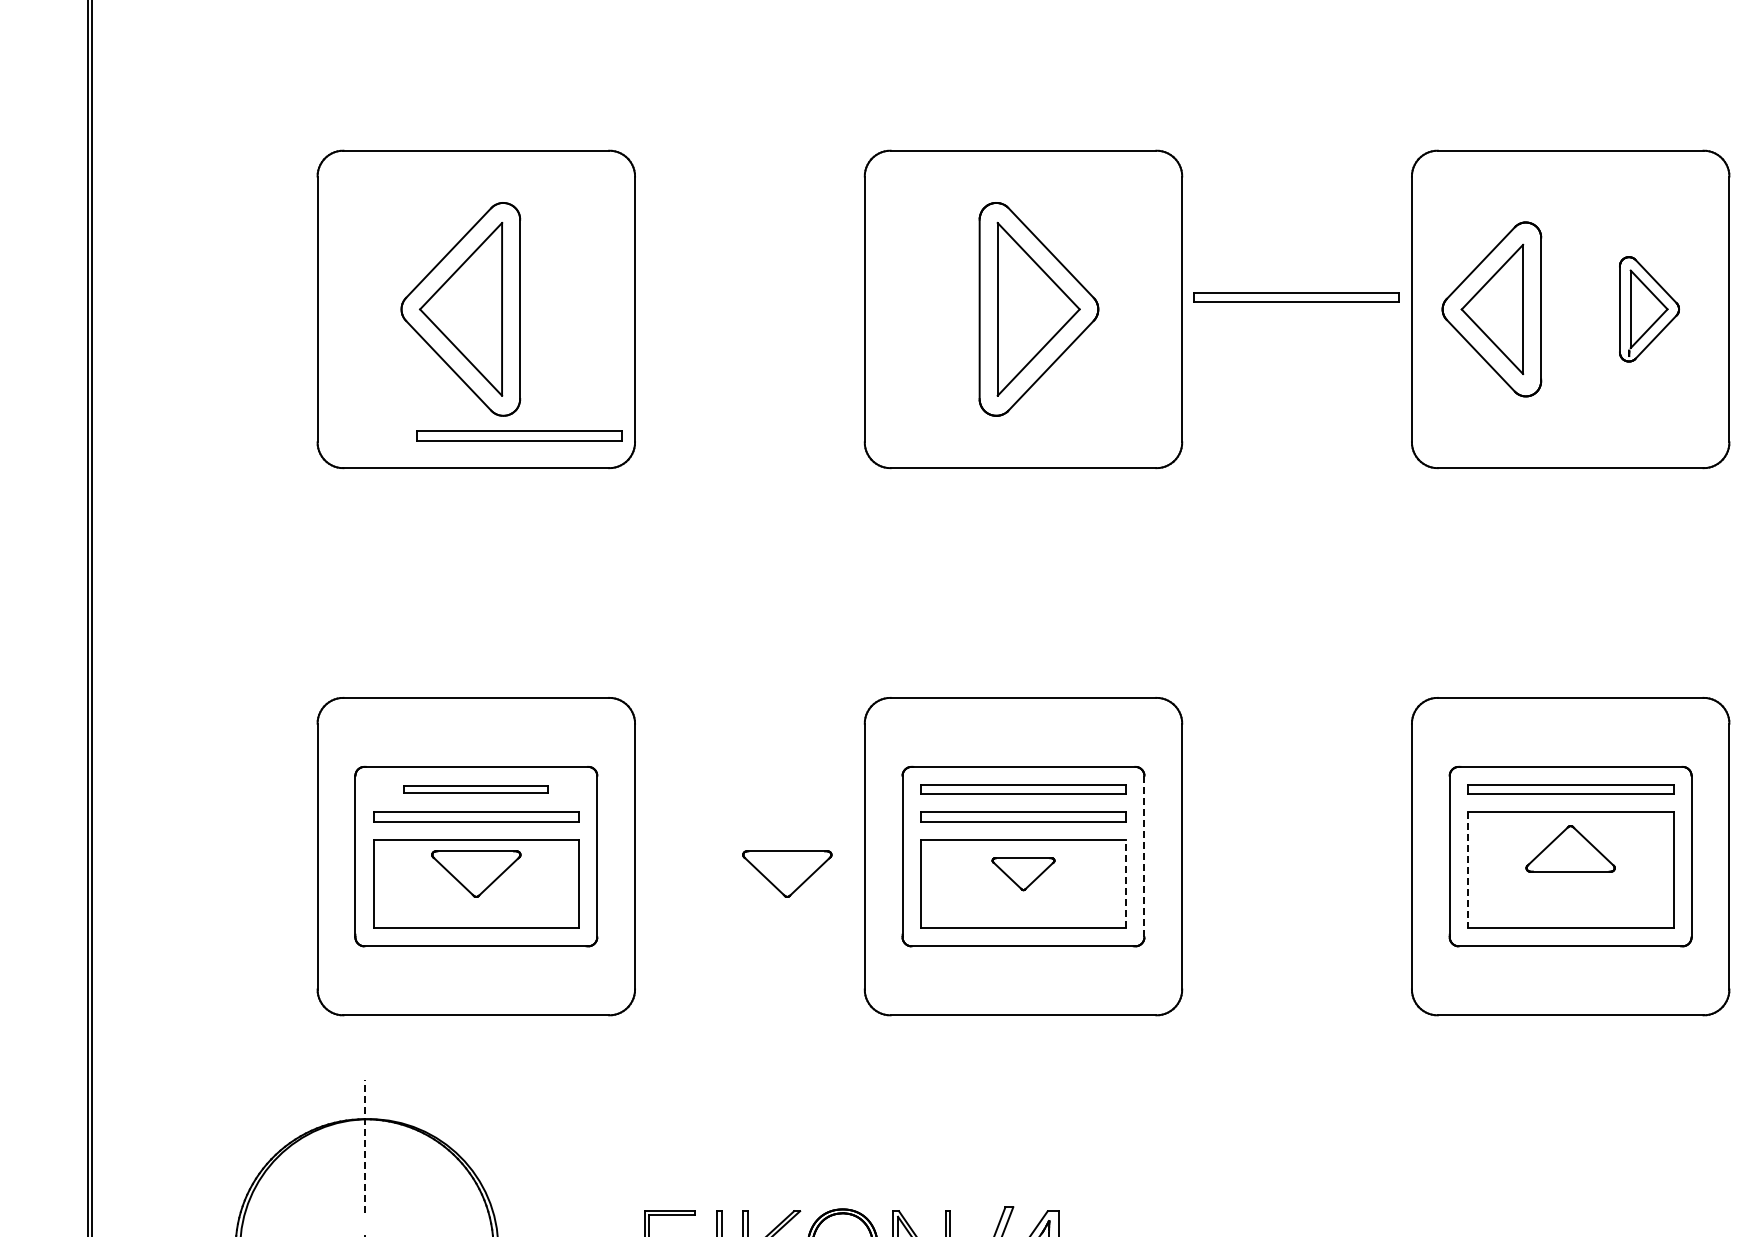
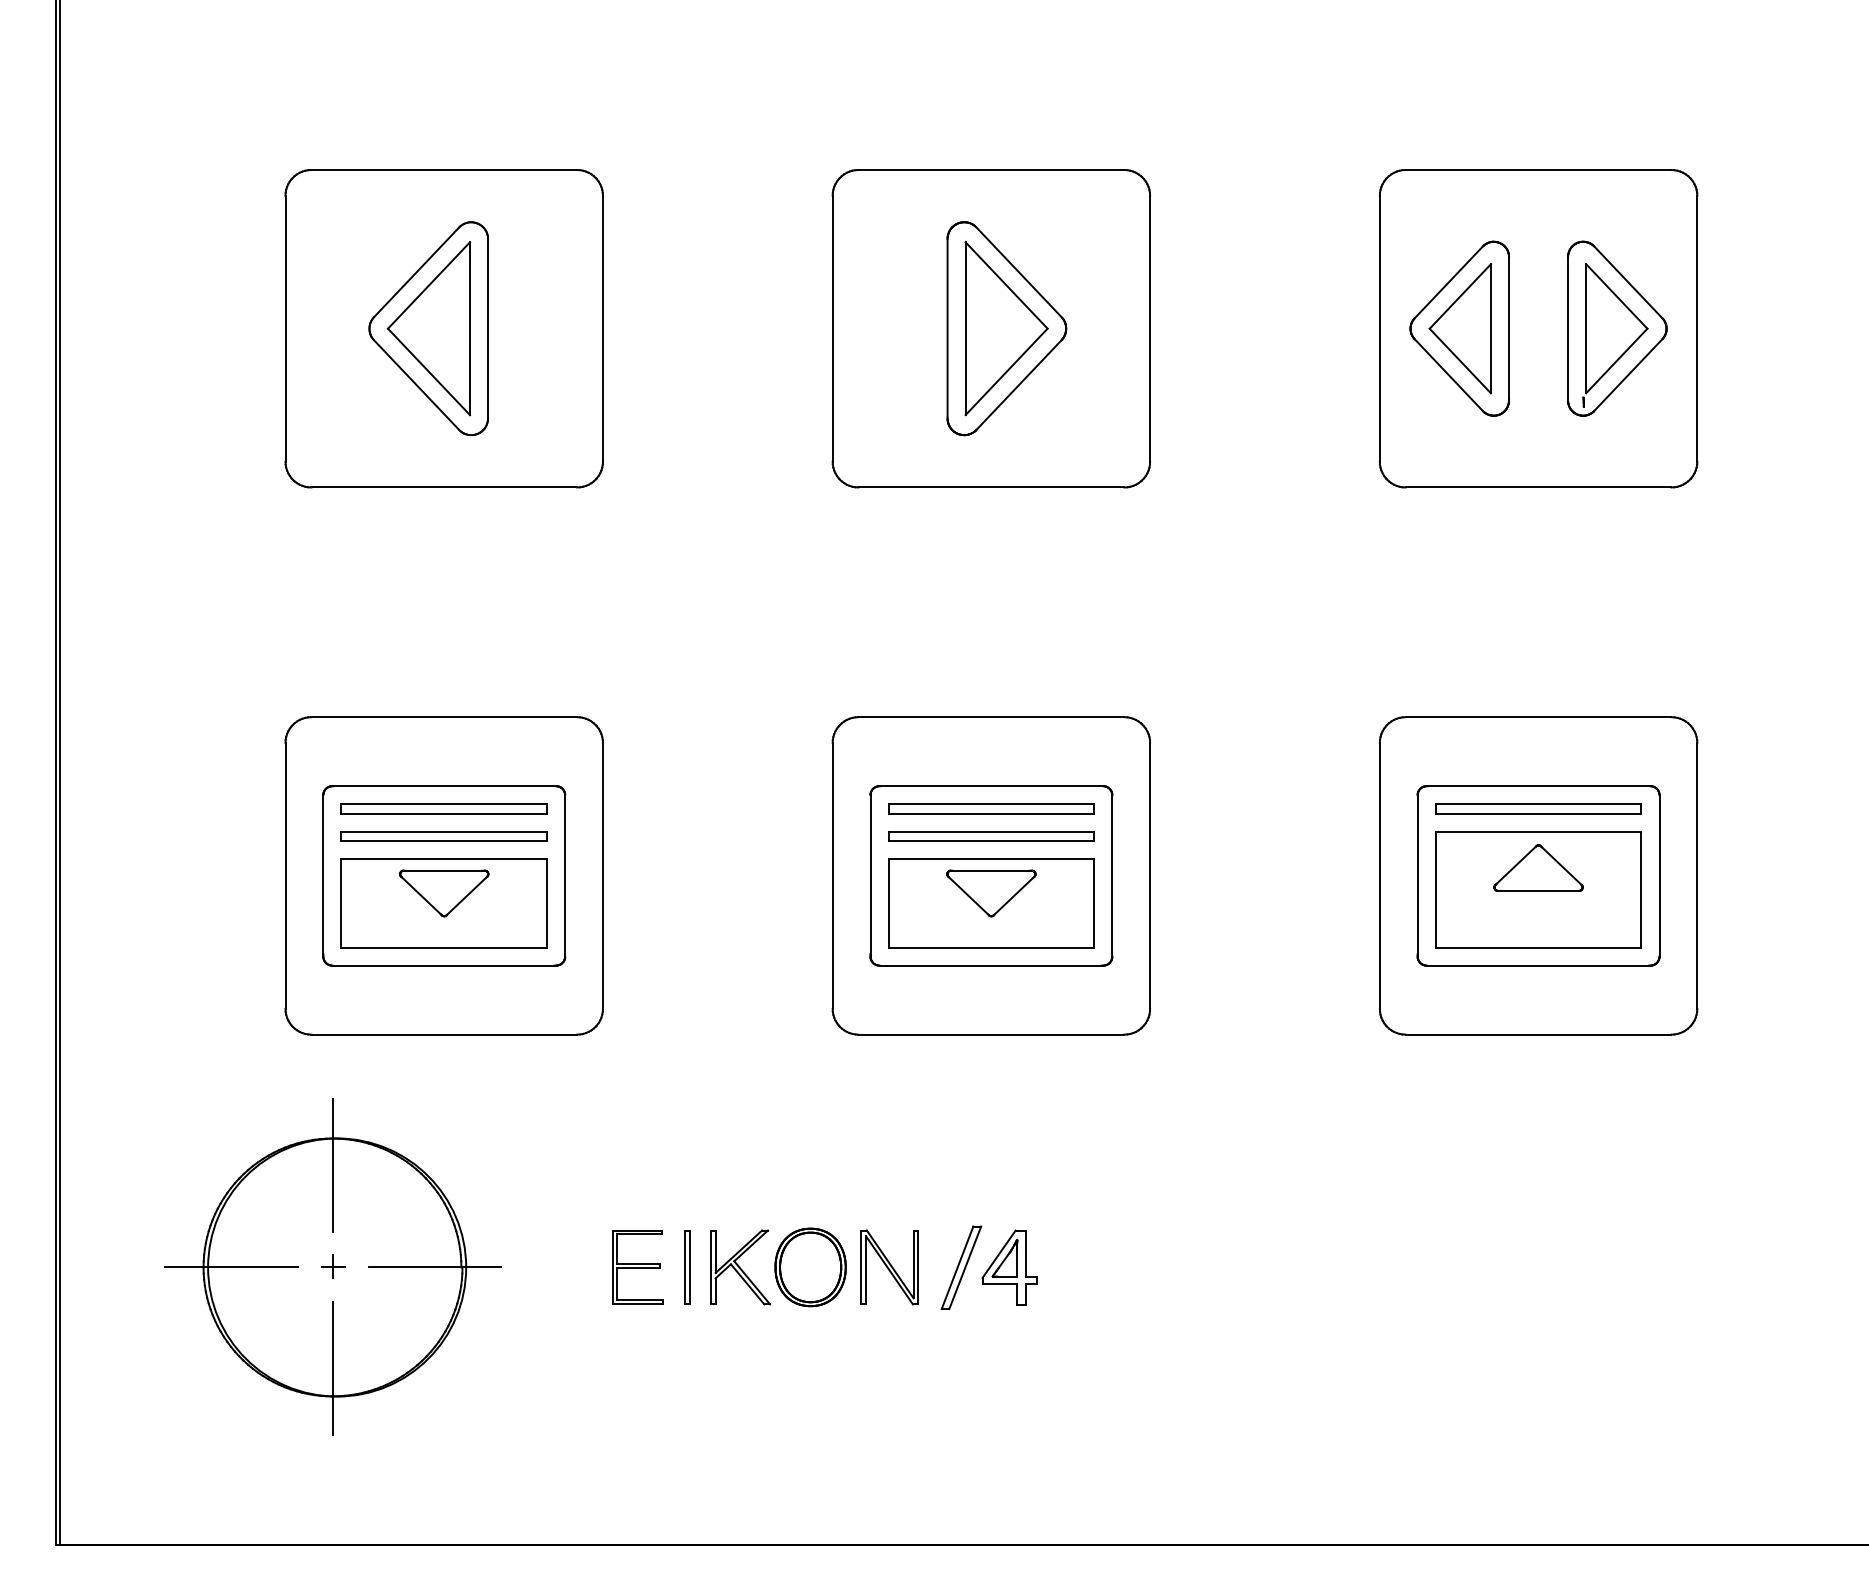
part: (1296, 297) -> (1264, 316), removed
part: (1649, 309) -> (1617, 328), size x1.67
part: (519, 436) -> (487, 455), removed
part: (475, 789) -> (443, 808), size x1.43
line: (1144, 856) -> (1112, 875), dashed -> solid
line: (1467, 870) -> (1435, 889), dashed -> solid
part: (787, 874) -> (755, 893), removed
part: (1023, 874) -> (991, 893), size x1.43
line: (1126, 883) -> (1094, 902), dashed -> solid
line: (364, 1146) -> (332, 1165), dashed -> solid

